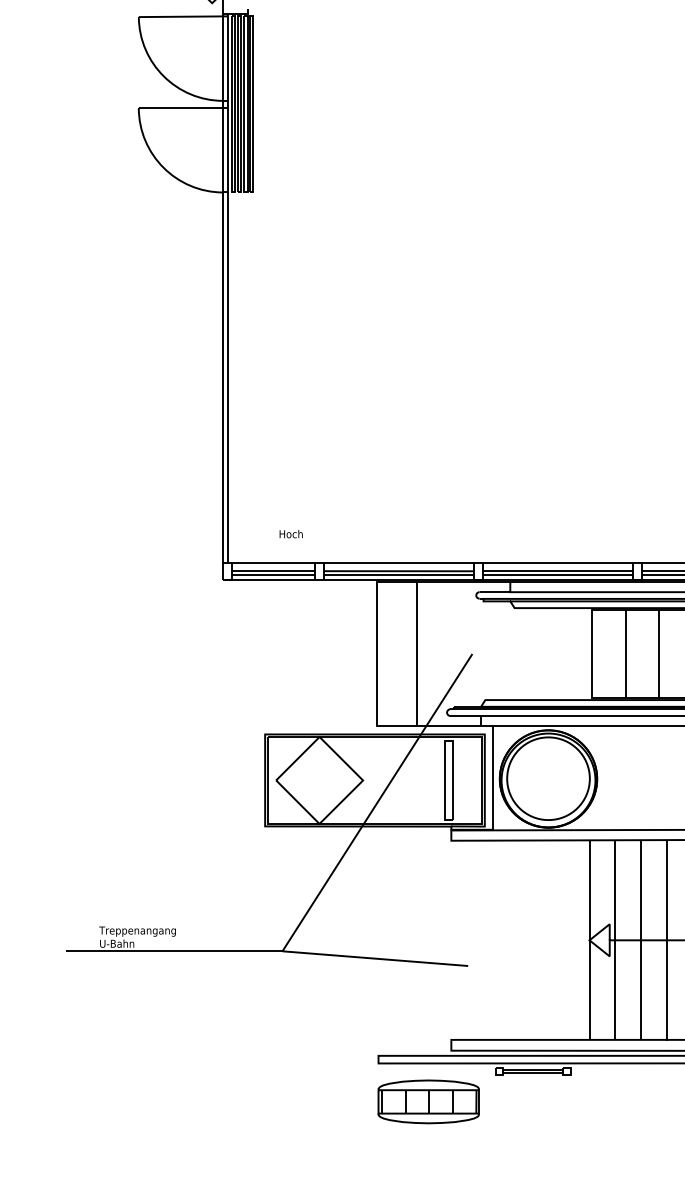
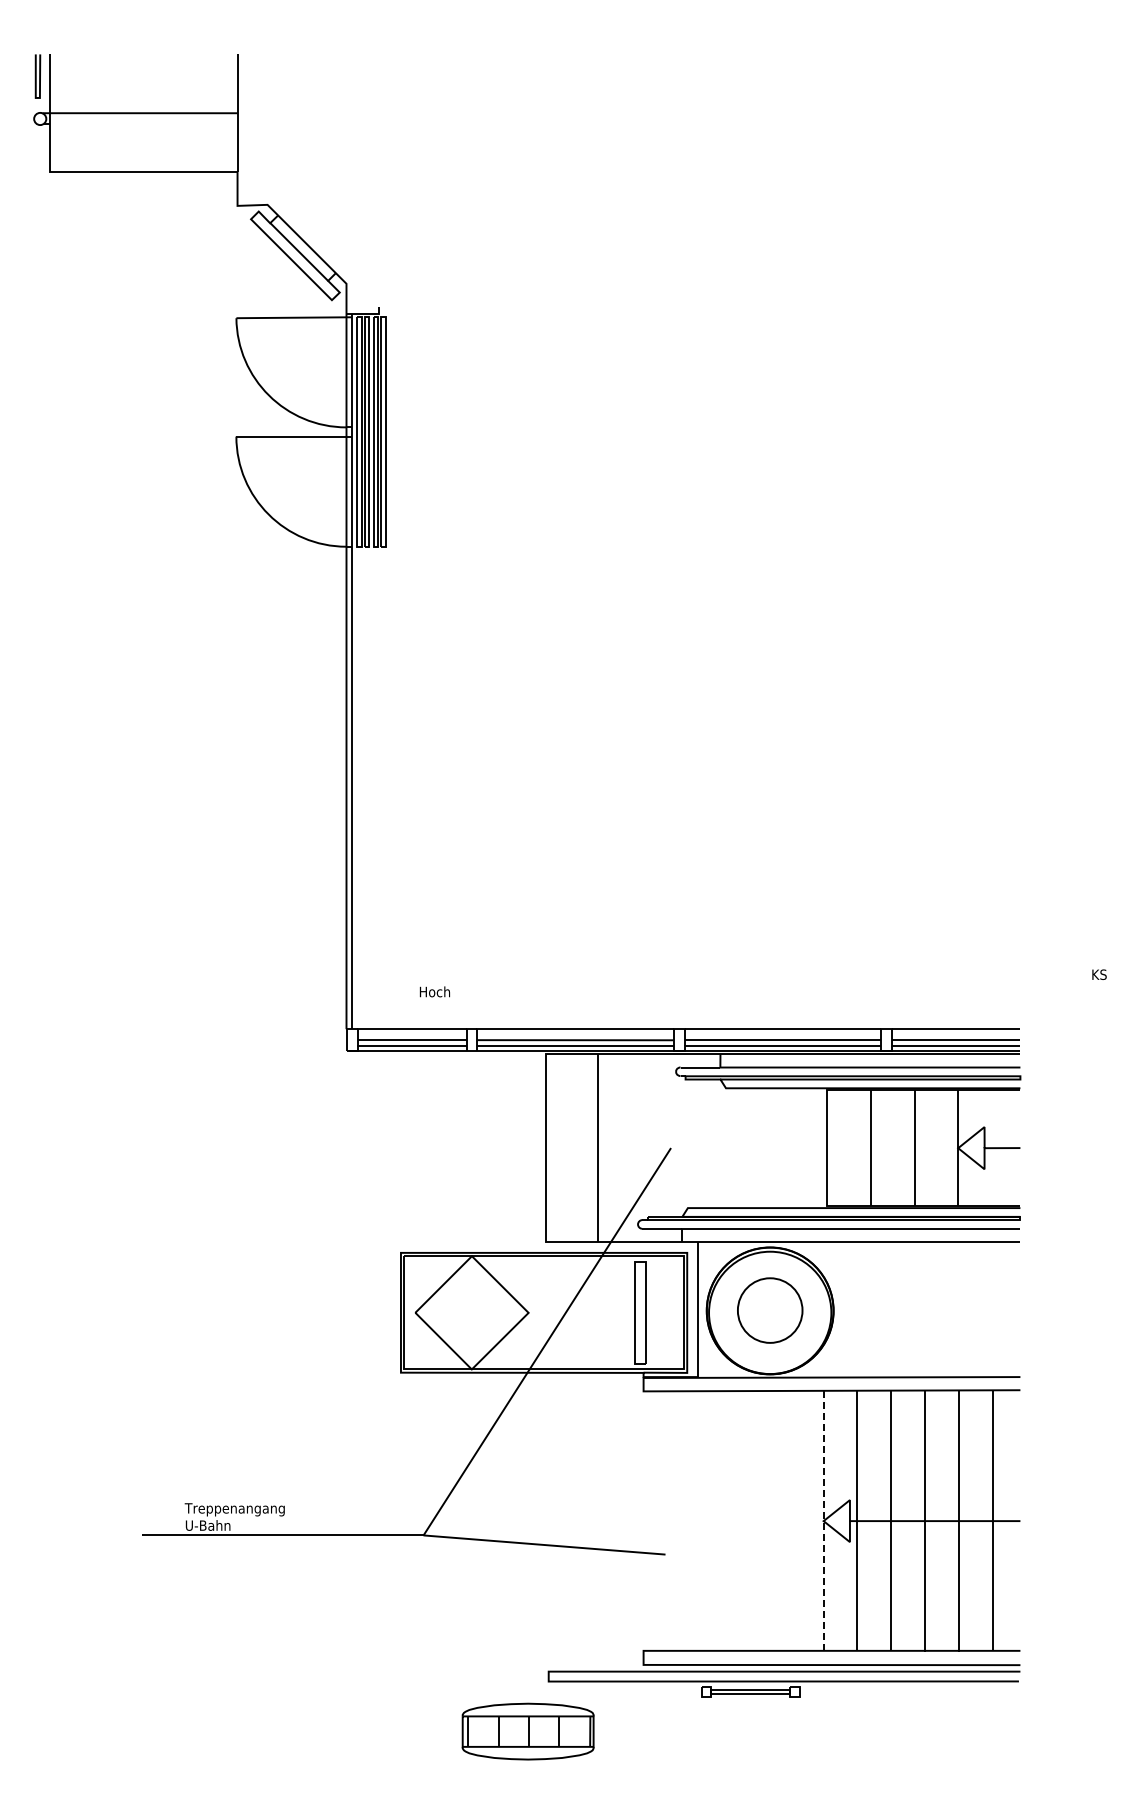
circle: (548, 778) -> (770, 1310), size x0.6
line: (589, 939) -> (823, 1520), solid -> dashed
part: (428, 1101) -> (527, 1731), moved

